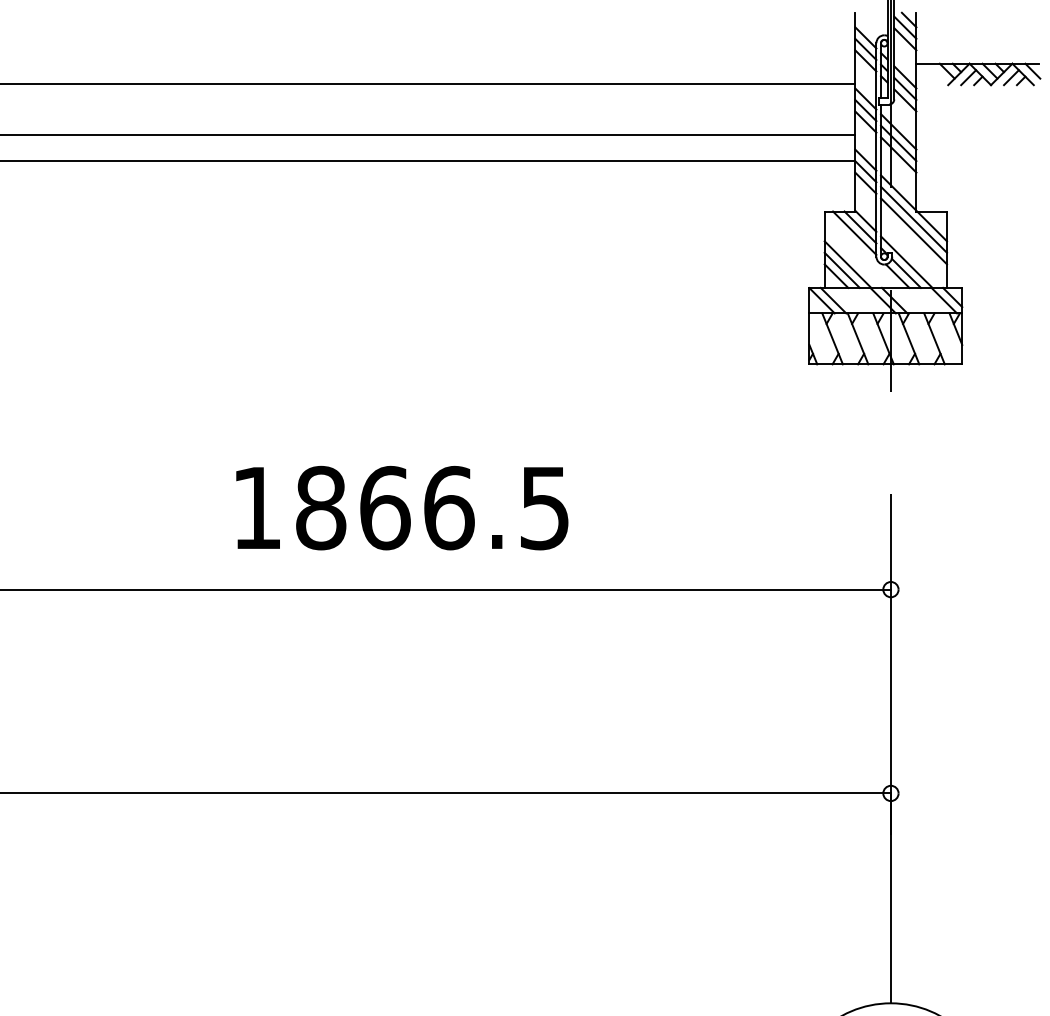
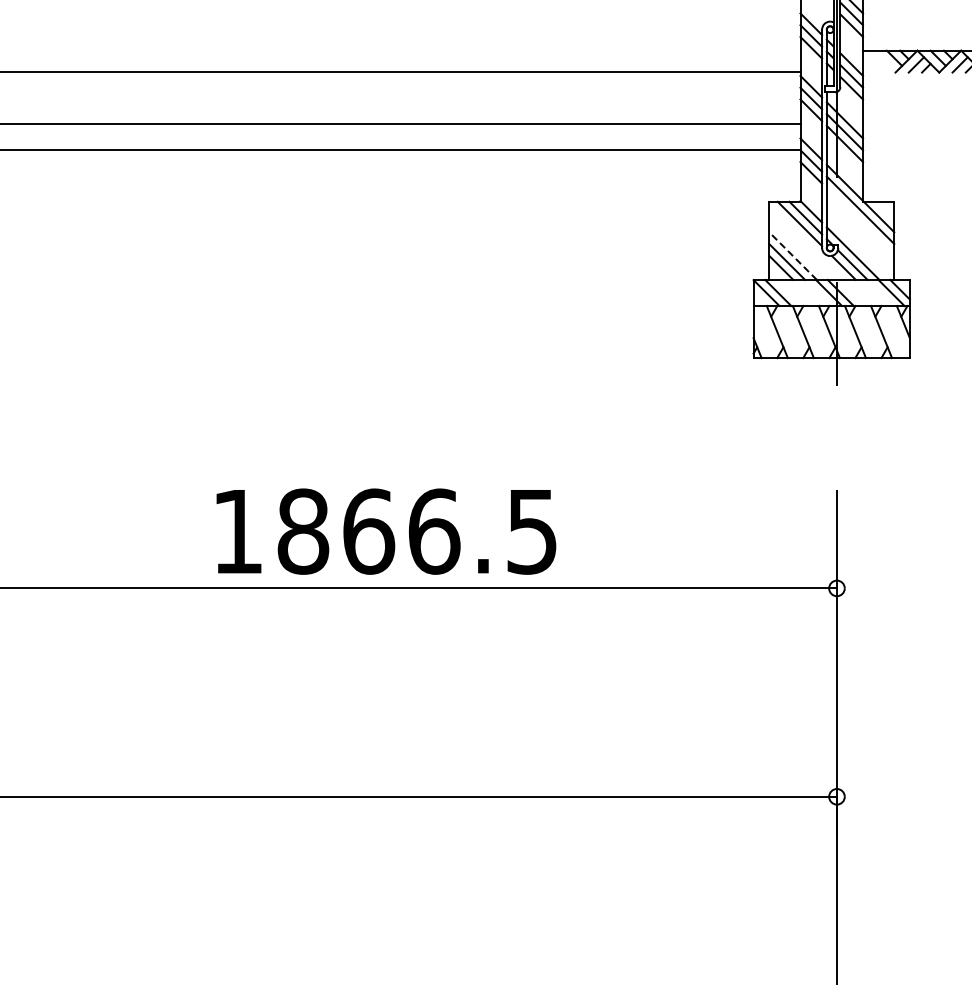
line: (914, 231) -> (861, 222), removed
line: (848, 264) -> (793, 255), solid -> dashed
text: (402, 507) -> (386, 531), moved

